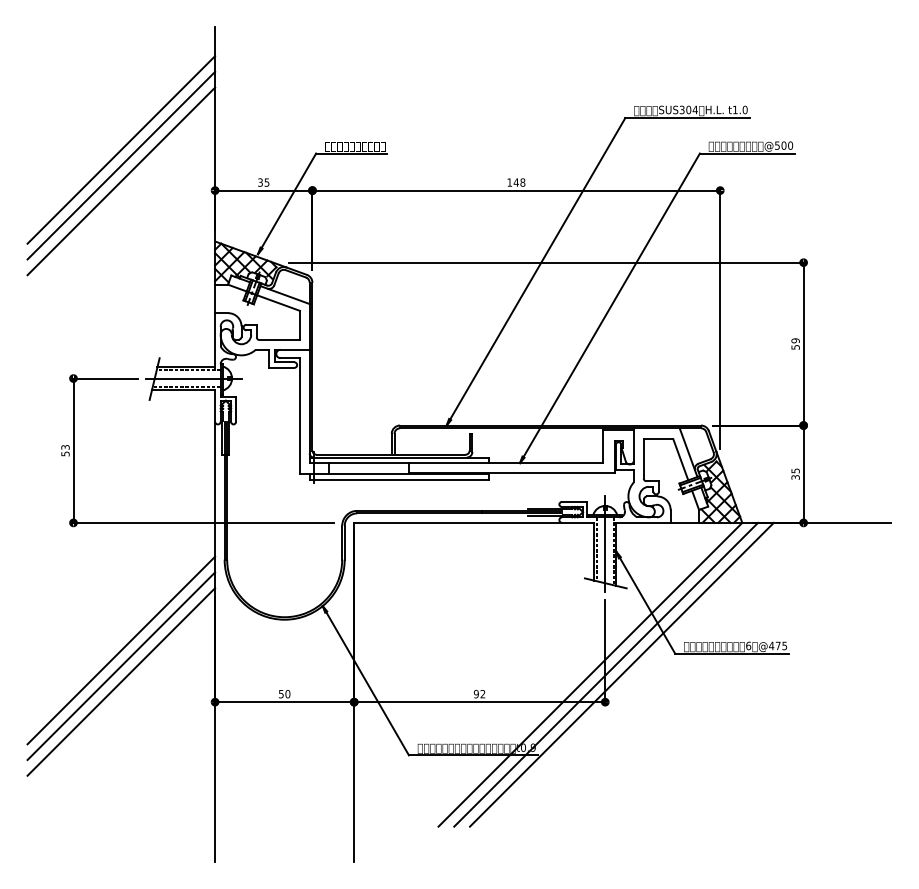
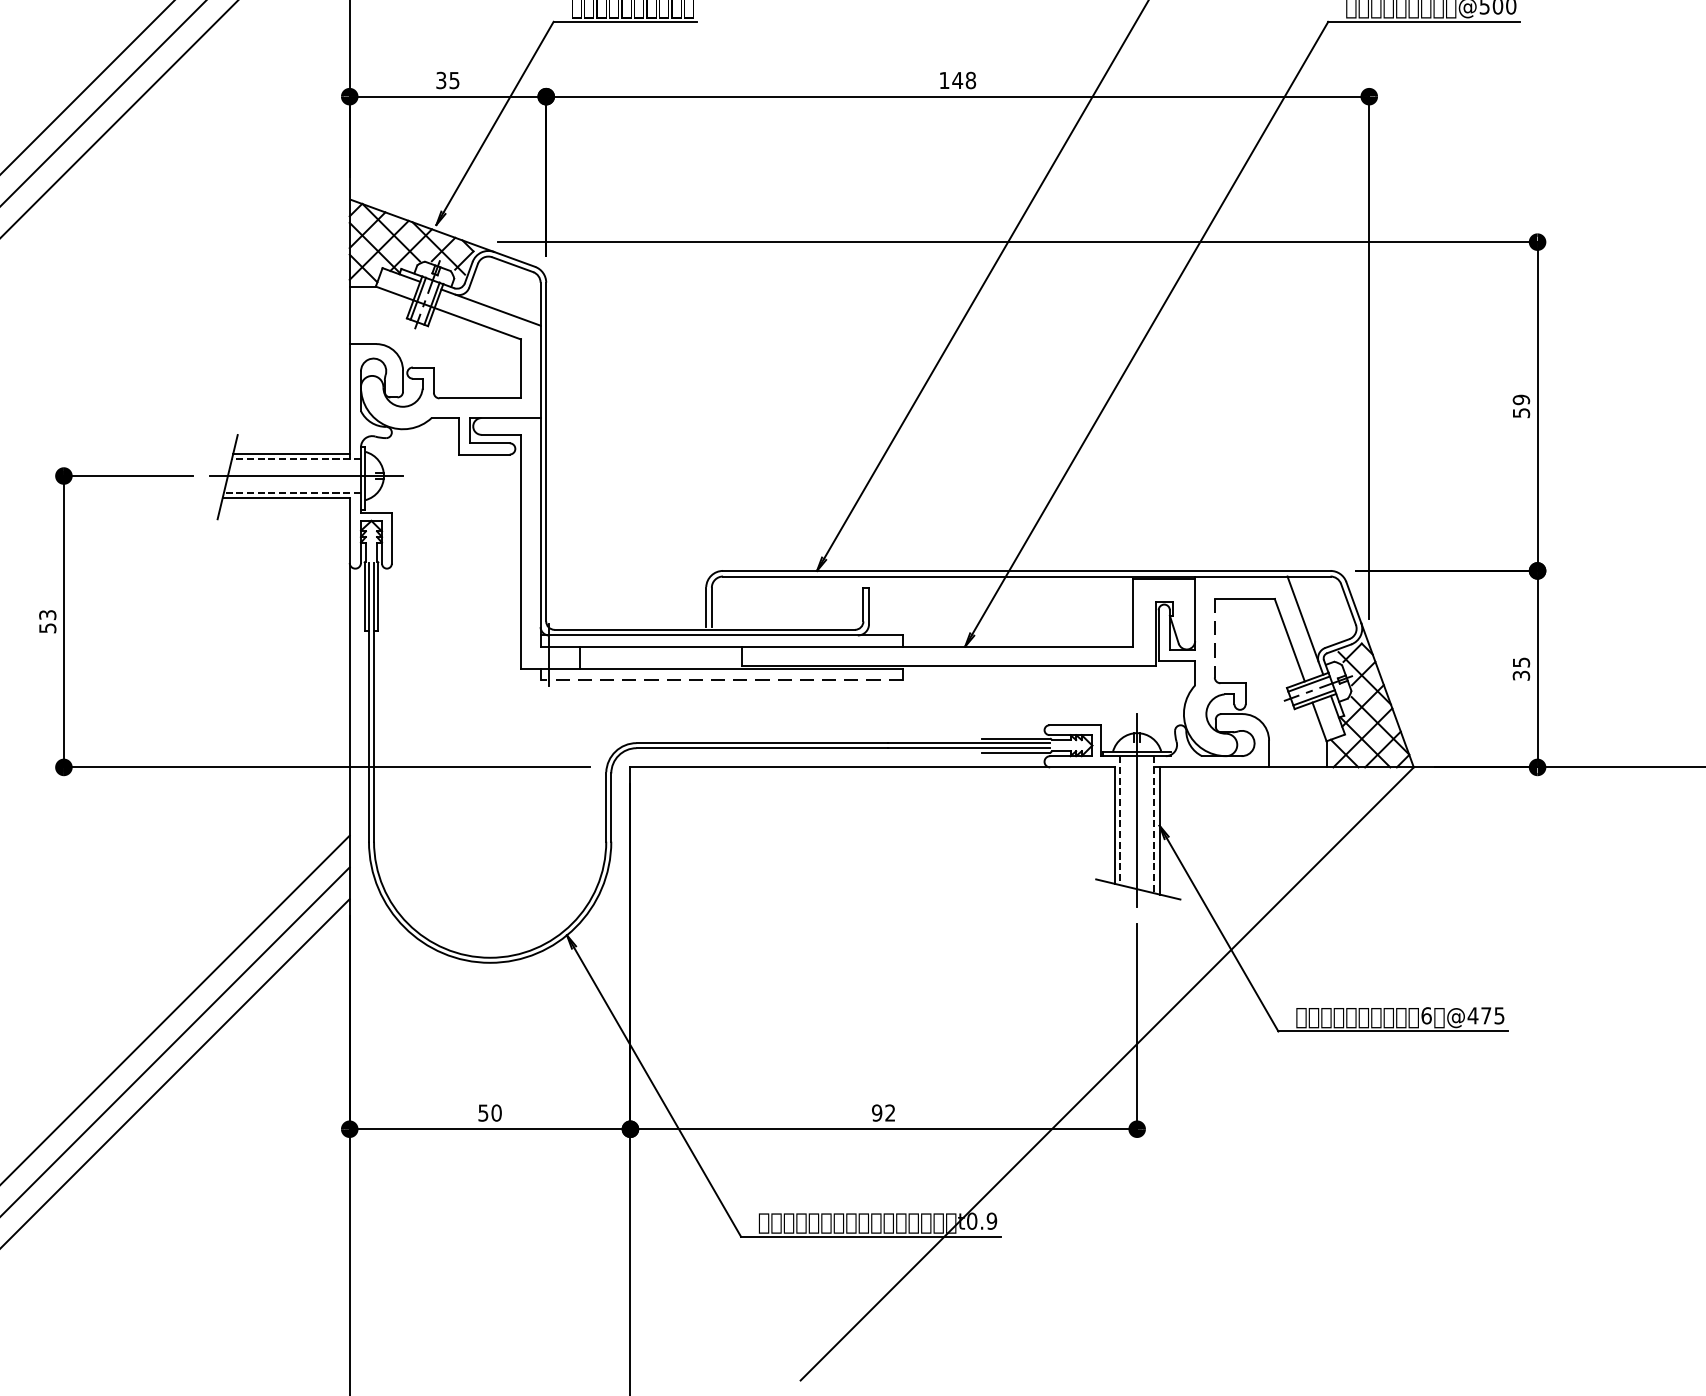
line: (643, 459) -> (1214, 639), solid -> dashed
line: (399, 479) -> (721, 679), solid -> dashed
line: (606, 674) -> (1139, 1073), removed
line: (621, 674) -> (1169, 1073), removed

